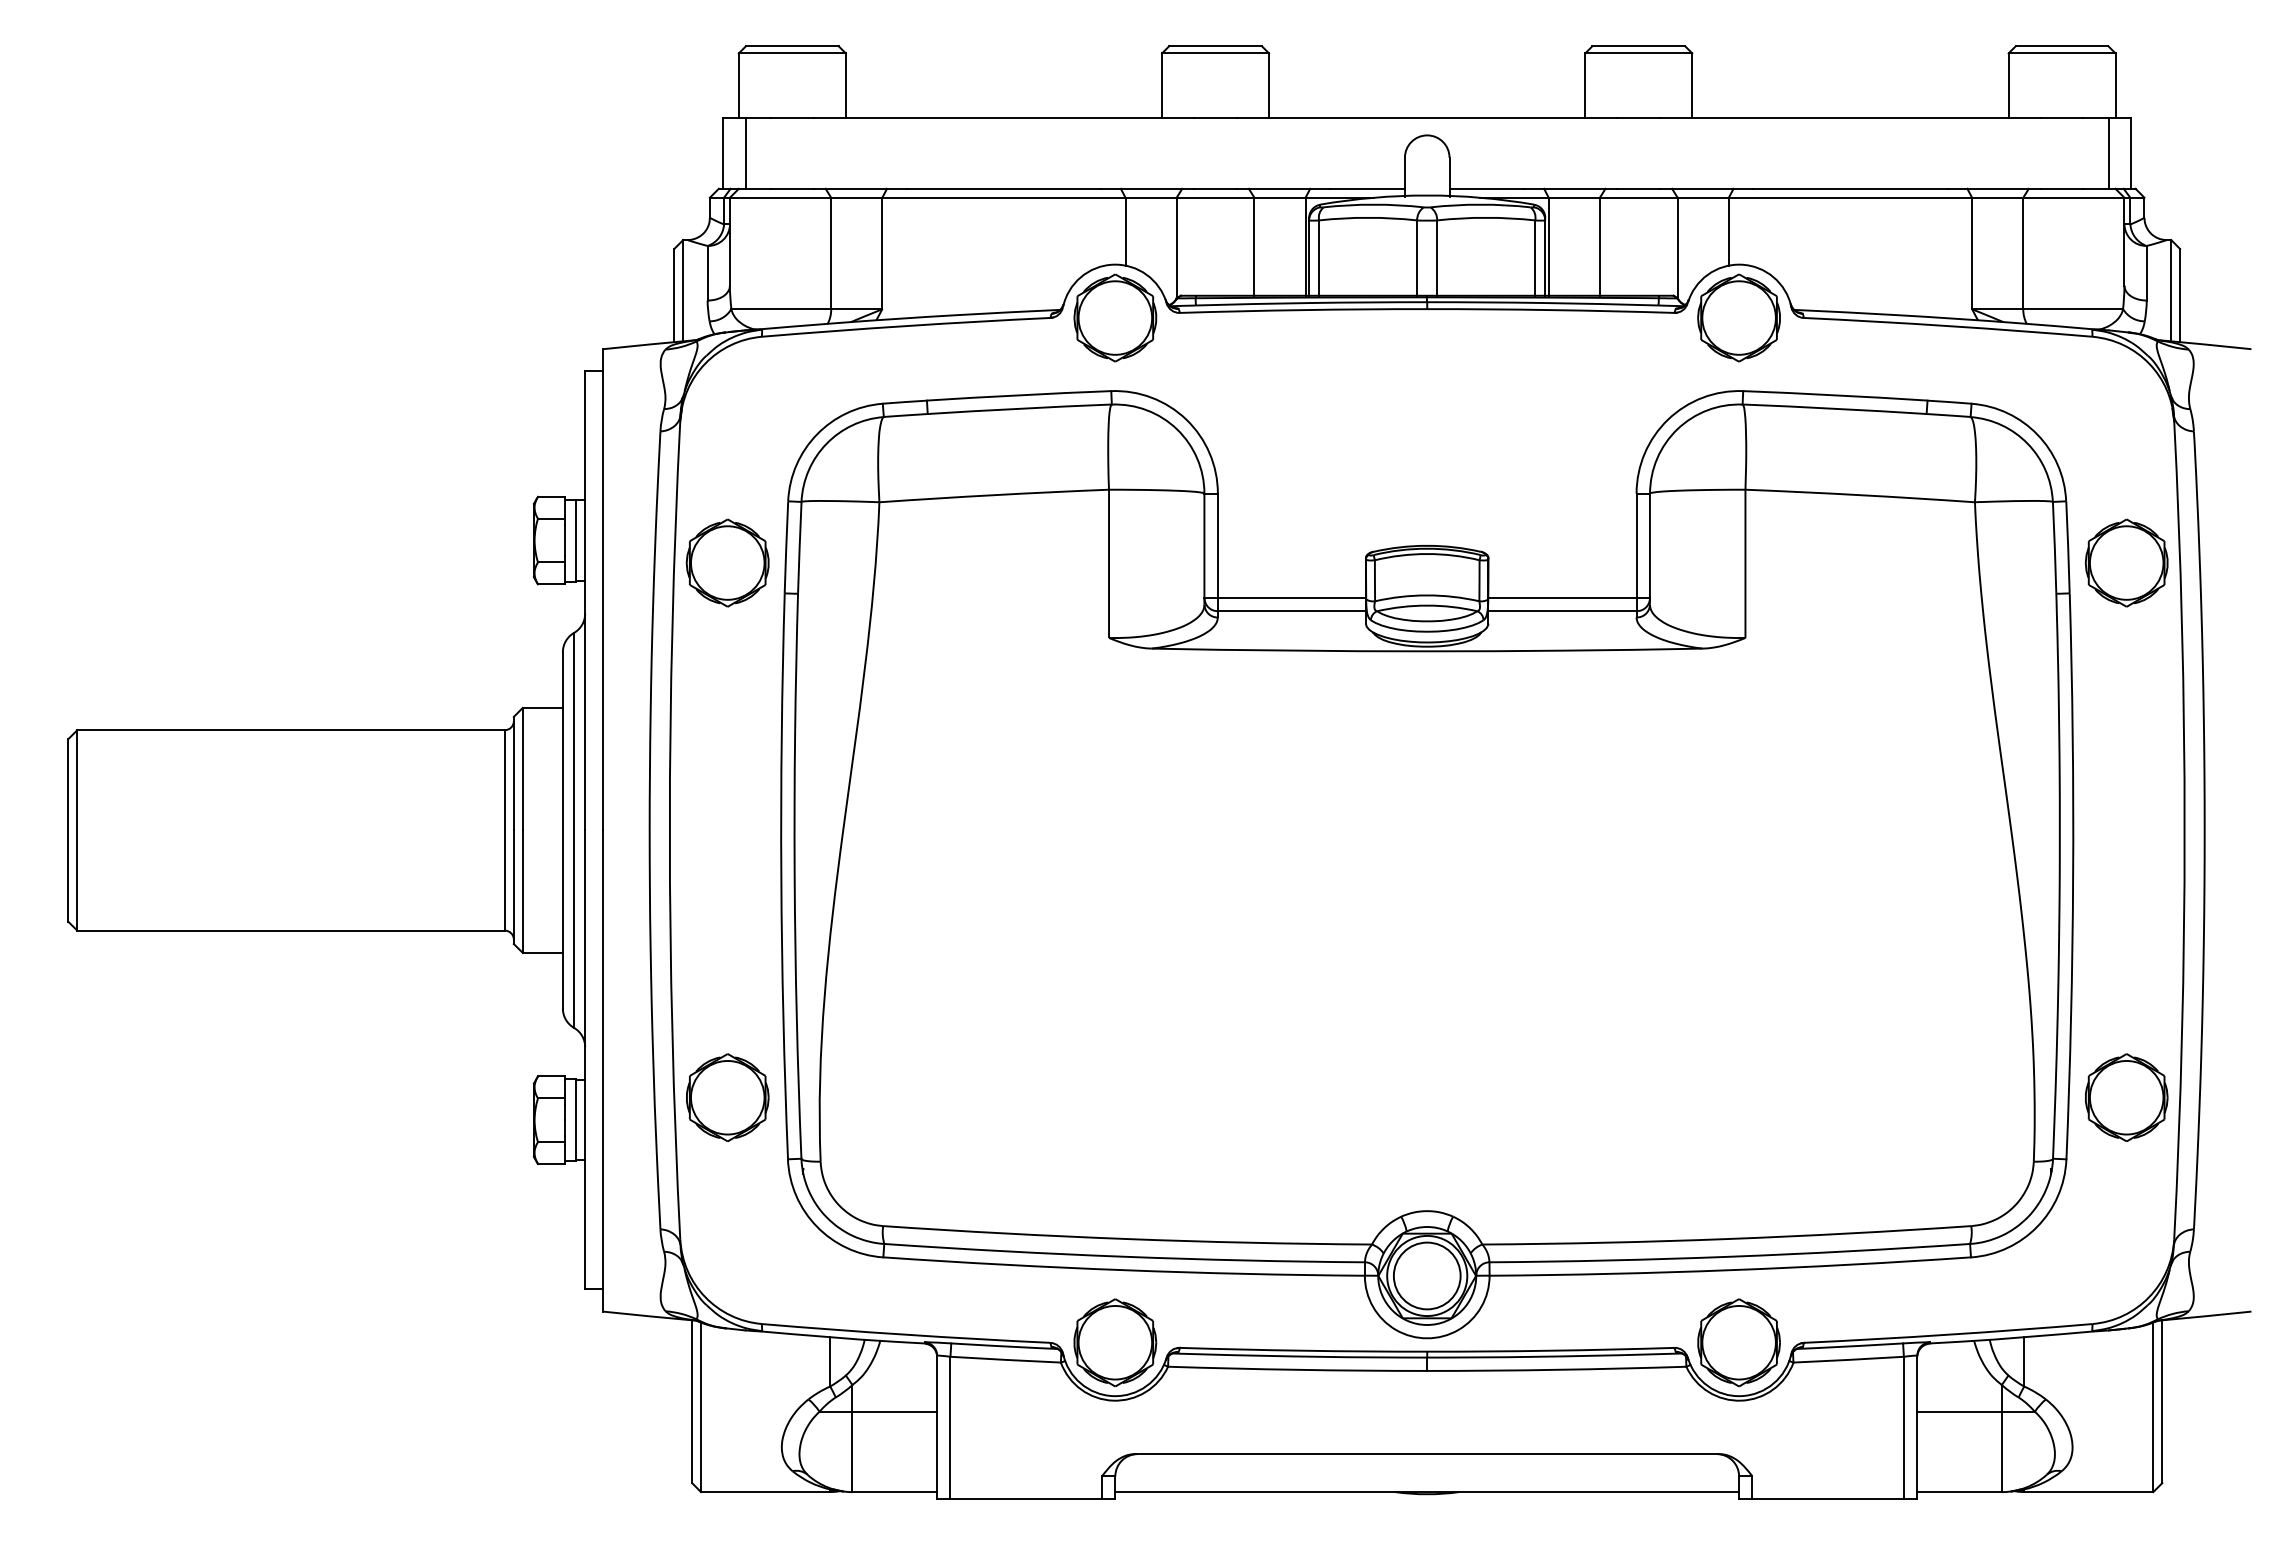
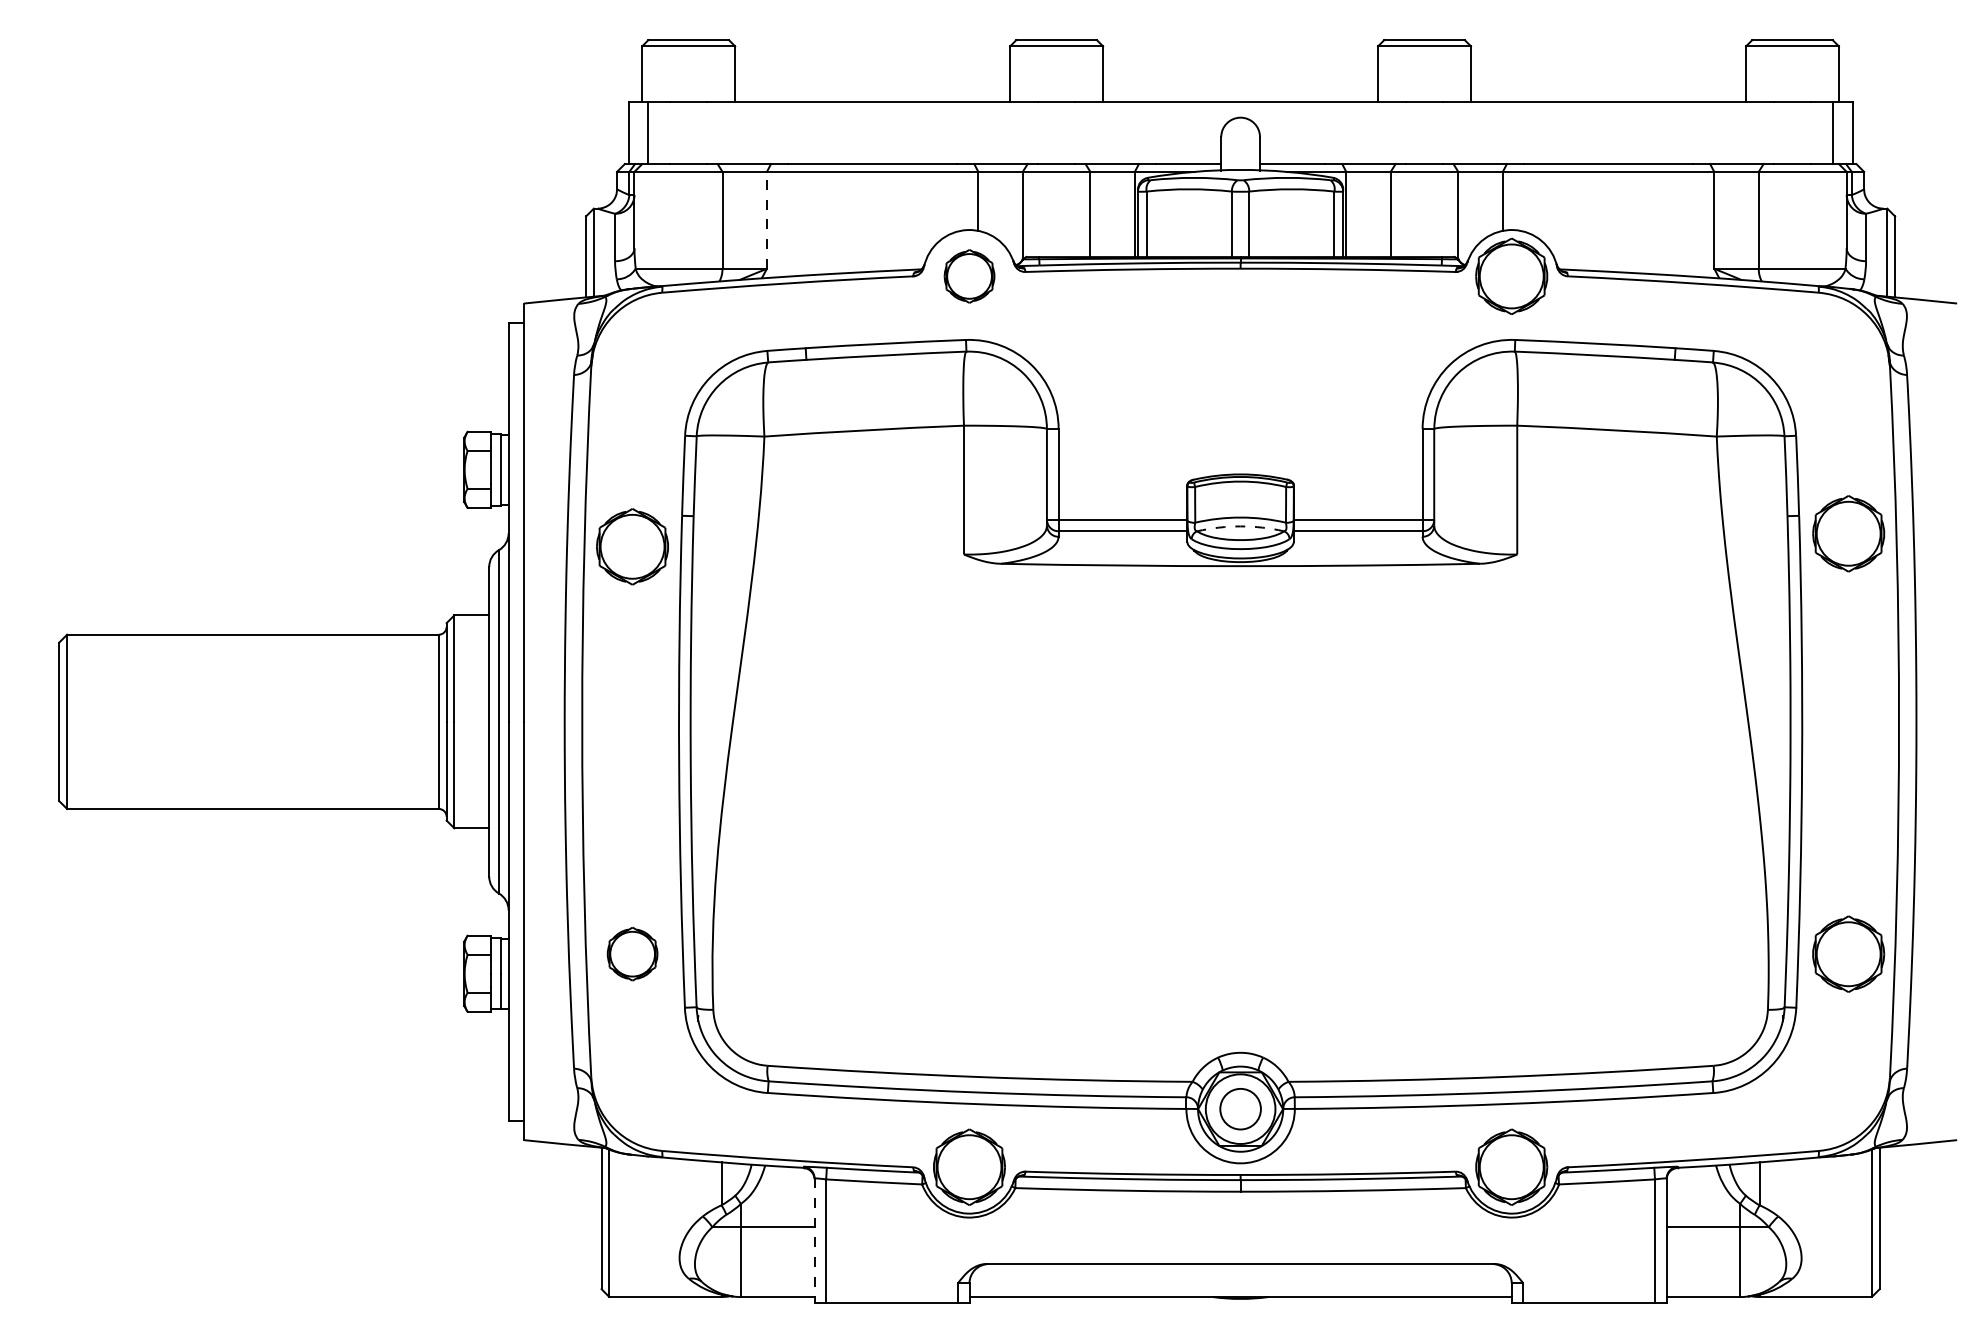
line: (882, 253) -> (767, 220), solid -> dashed
part: (1115, 317) -> (969, 275), size x0.7
part: (727, 562) -> (632, 546), moved
part: (2126, 562) -> (1848, 533), moved
arc: (1427, 605) -> (1240, 526), solid -> dashed
part: (727, 1097) -> (632, 954), size x0.7
circle: (1426, 1275) -> (1239, 1108), size x0.7
line: (937, 1427) -> (814, 1240), solid -> dashed

